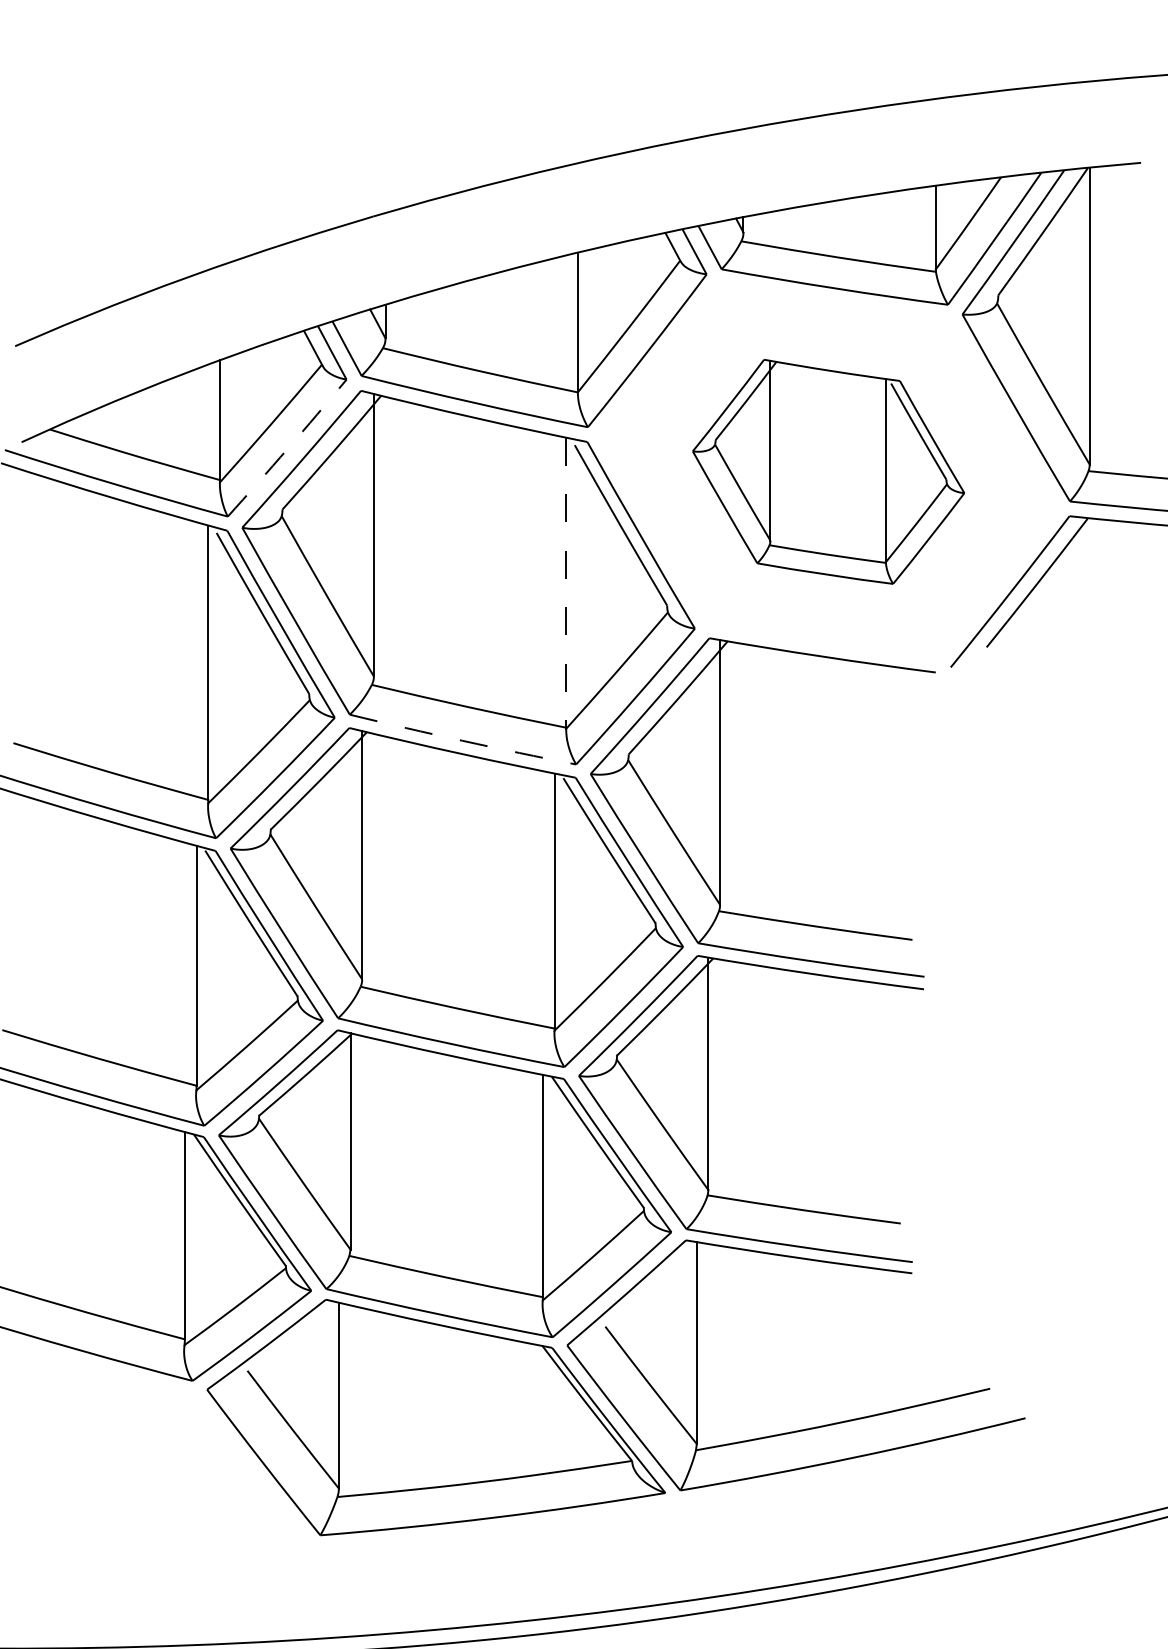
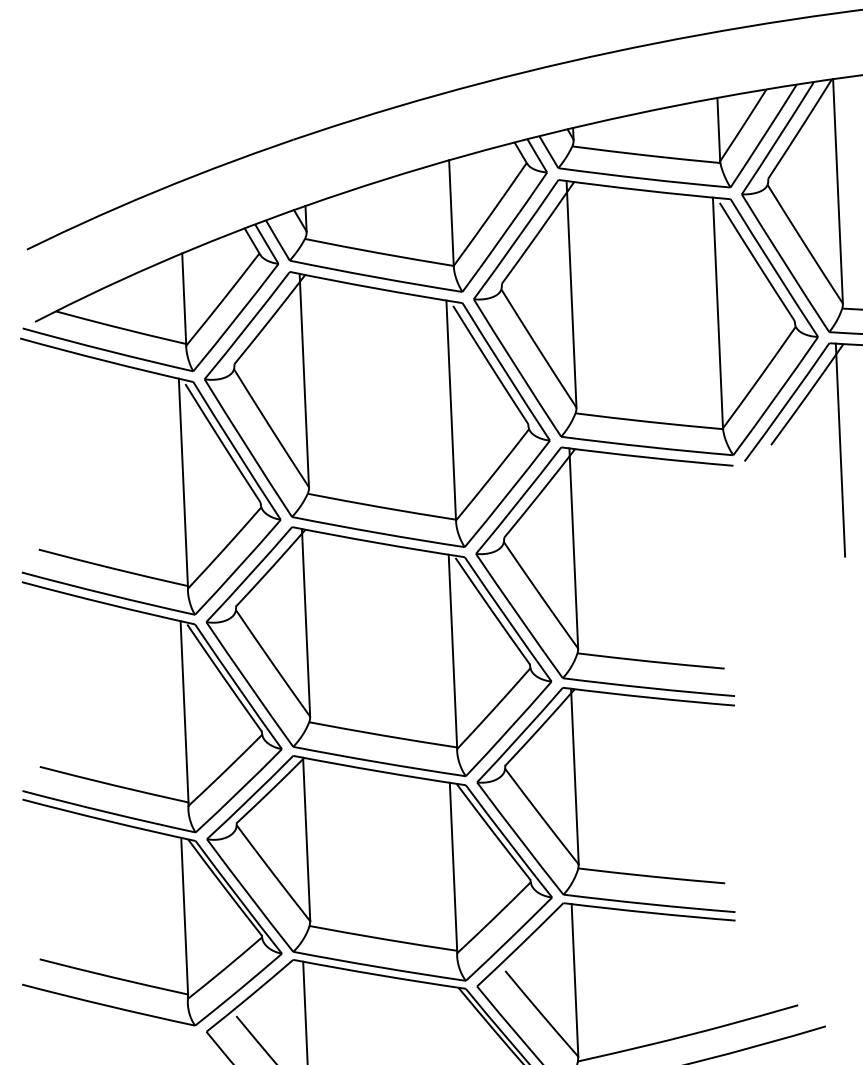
arc: (287, 448) -> (236, 317), dashed -> solid
part: (828, 471) -> (645, 317), size x1.67
line: (566, 583) -> (451, 410), dashed -> solid
line: (1078, 657) -> (840, 449), added
arc: (462, 740) -> (378, 532), dashed -> solid

